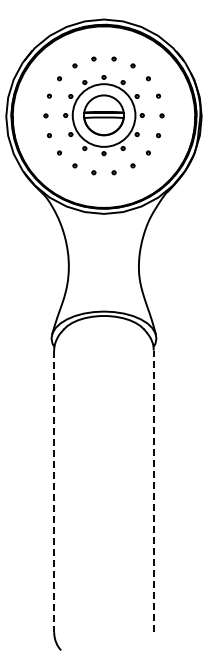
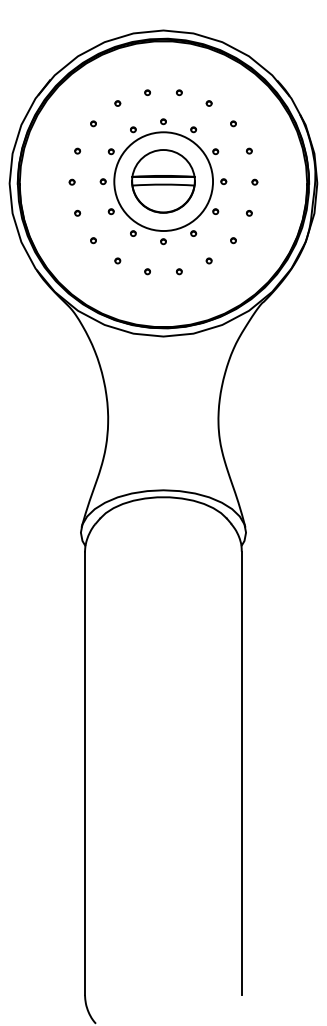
line: (54, 491) -> (85, 773), dashed -> solid
line: (153, 491) -> (241, 773), dashed -> solid

